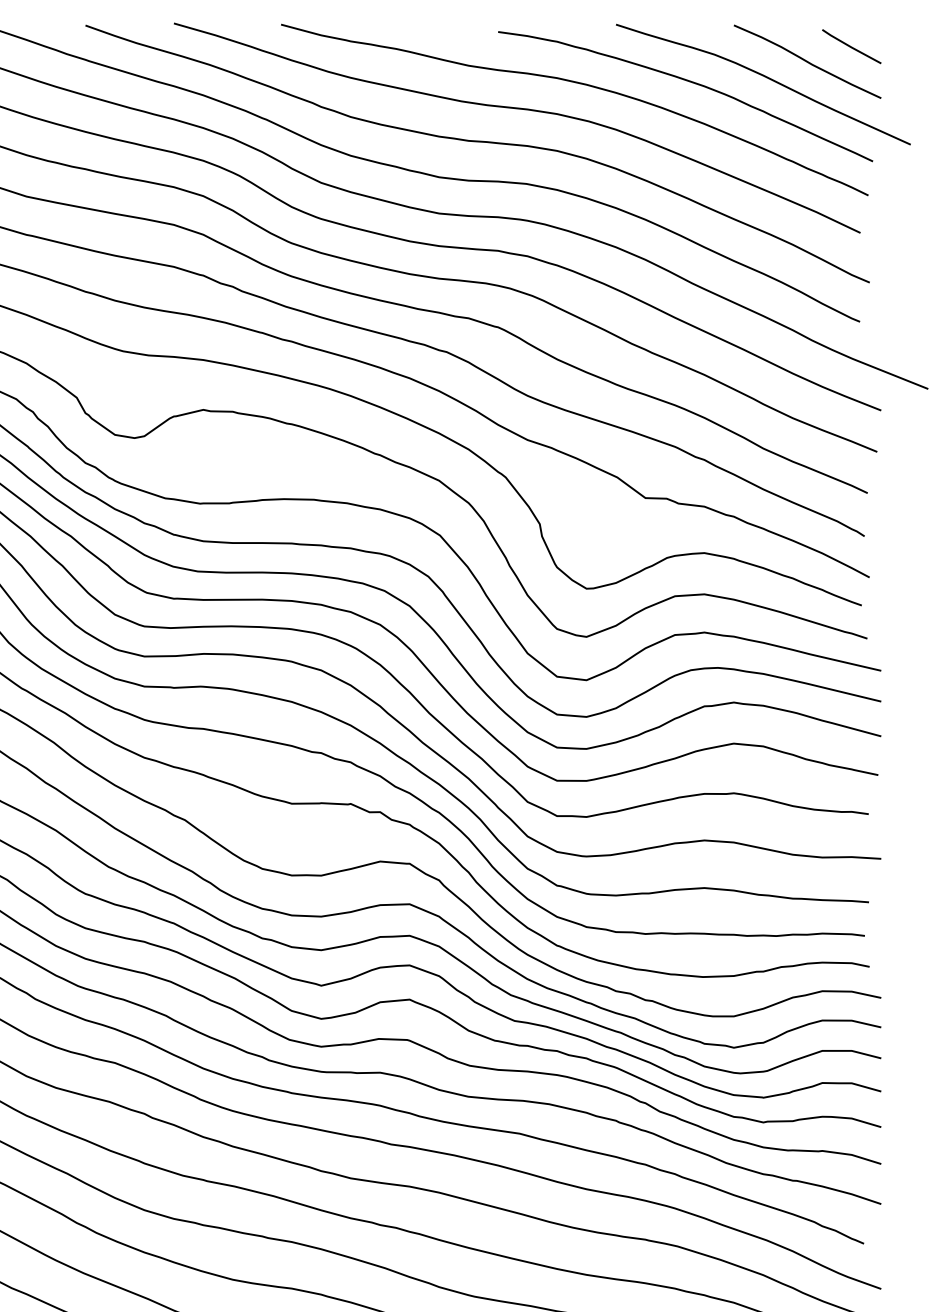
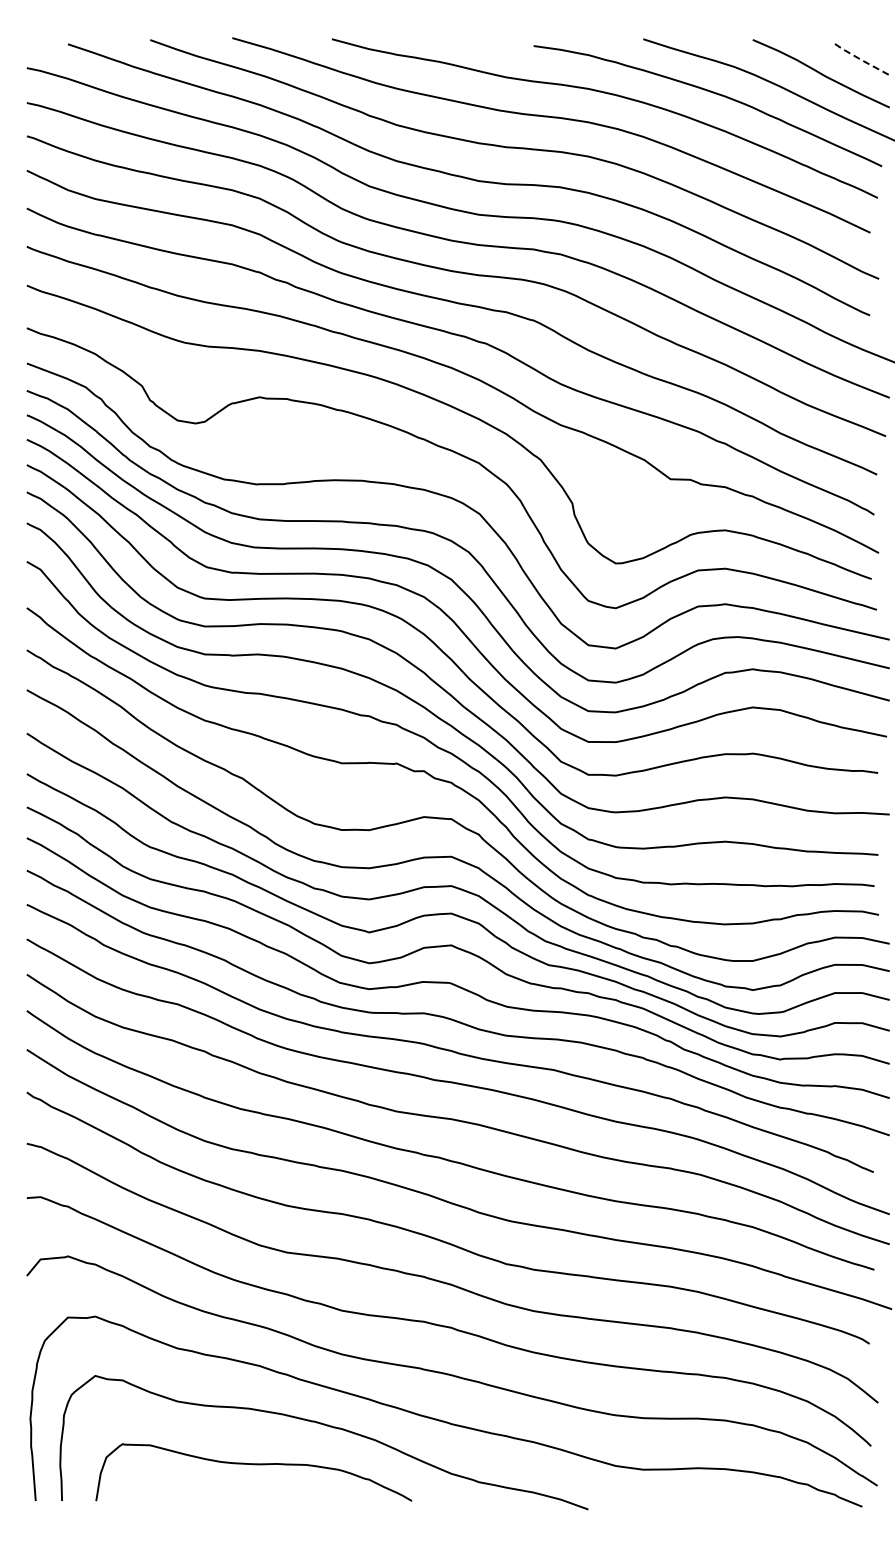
line: (851, 47) -> (862, 60), solid -> dashed

